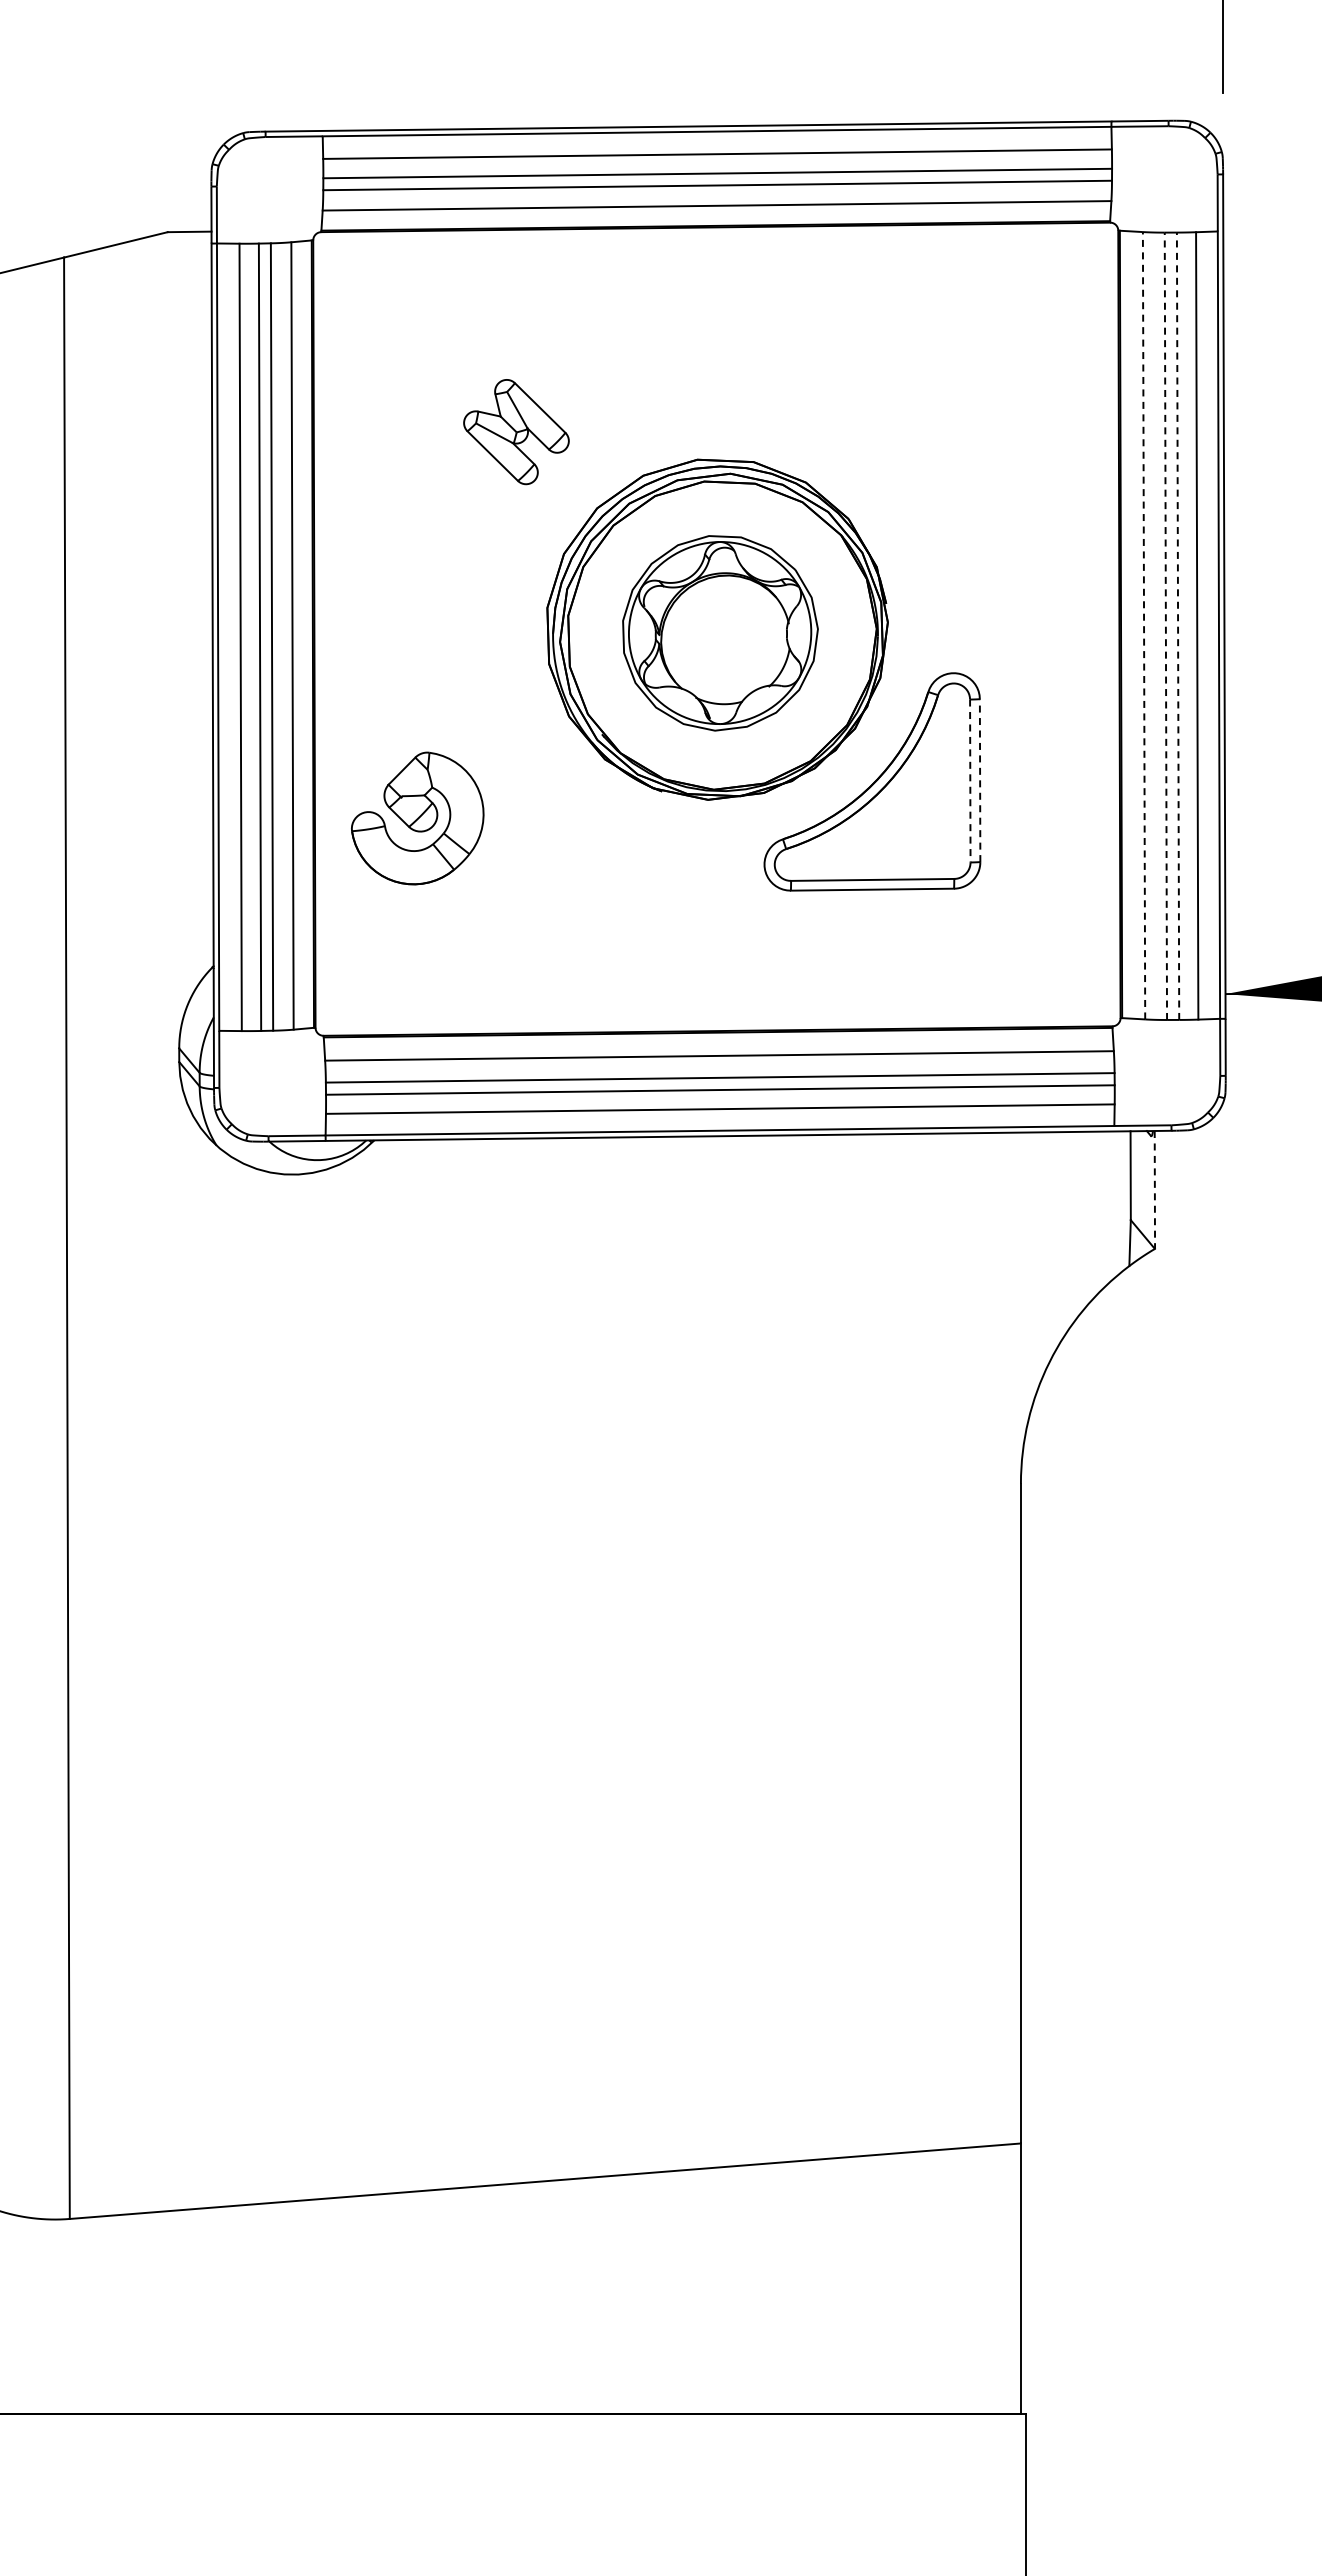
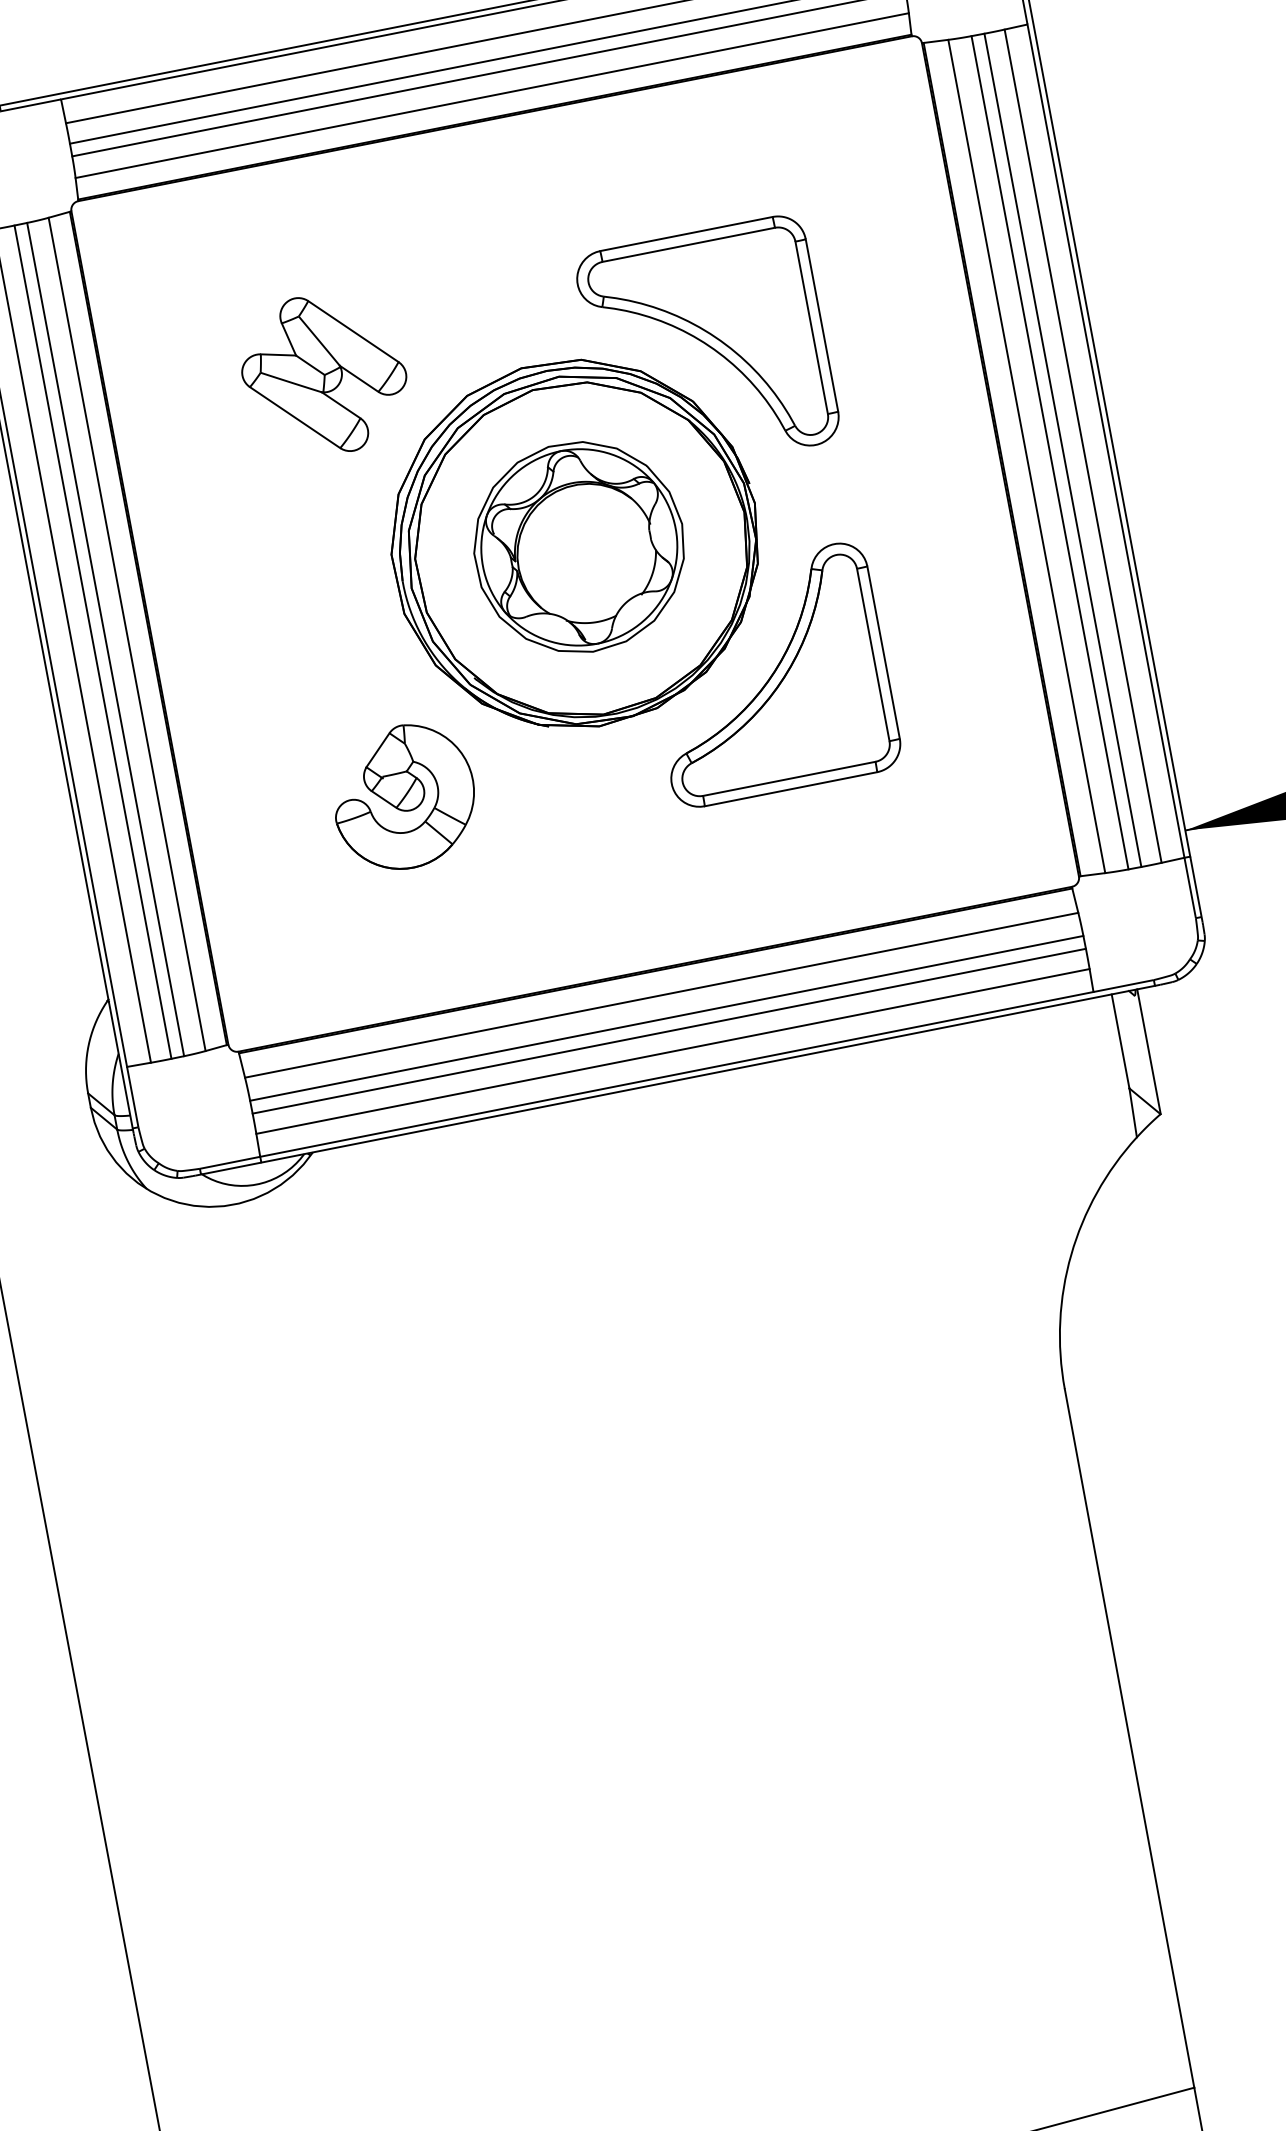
part: (516, 431) -> (324, 373), size x1.43
part: (871, 471) -> (707, 346), added
line: (1144, 625) -> (1027, 456), dashed -> solid
line: (1165, 626) -> (1049, 453), dashed -> solid
line: (1178, 626) -> (1063, 450), dashed -> solid
line: (980, 780) -> (883, 652), dashed -> solid
line: (970, 781) -> (873, 655), dashed -> solid
part: (417, 818) -> (403, 797), moved
line: (1154, 1189) -> (1148, 1051), dashed -> solid

